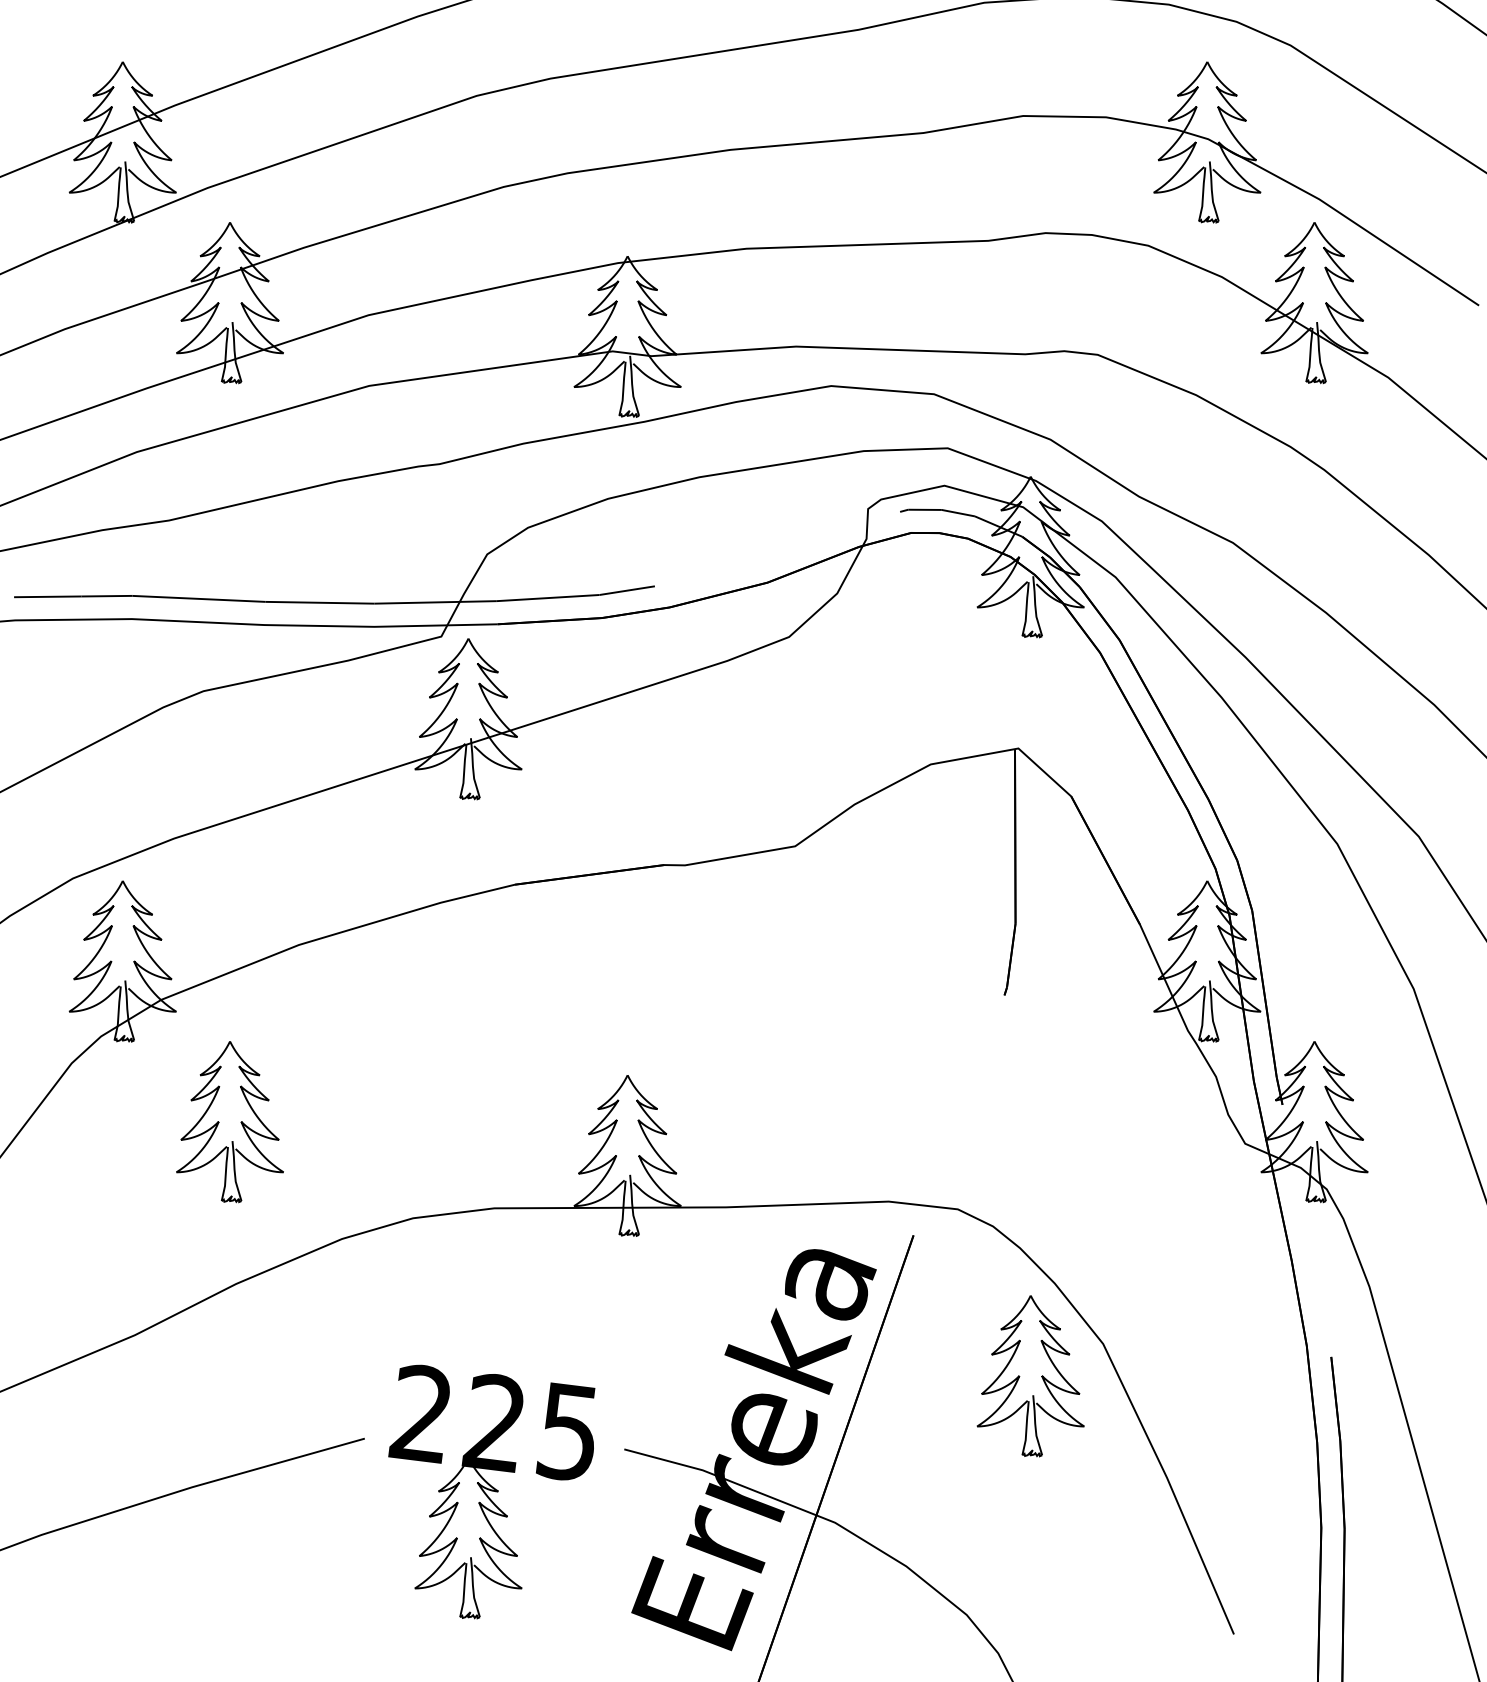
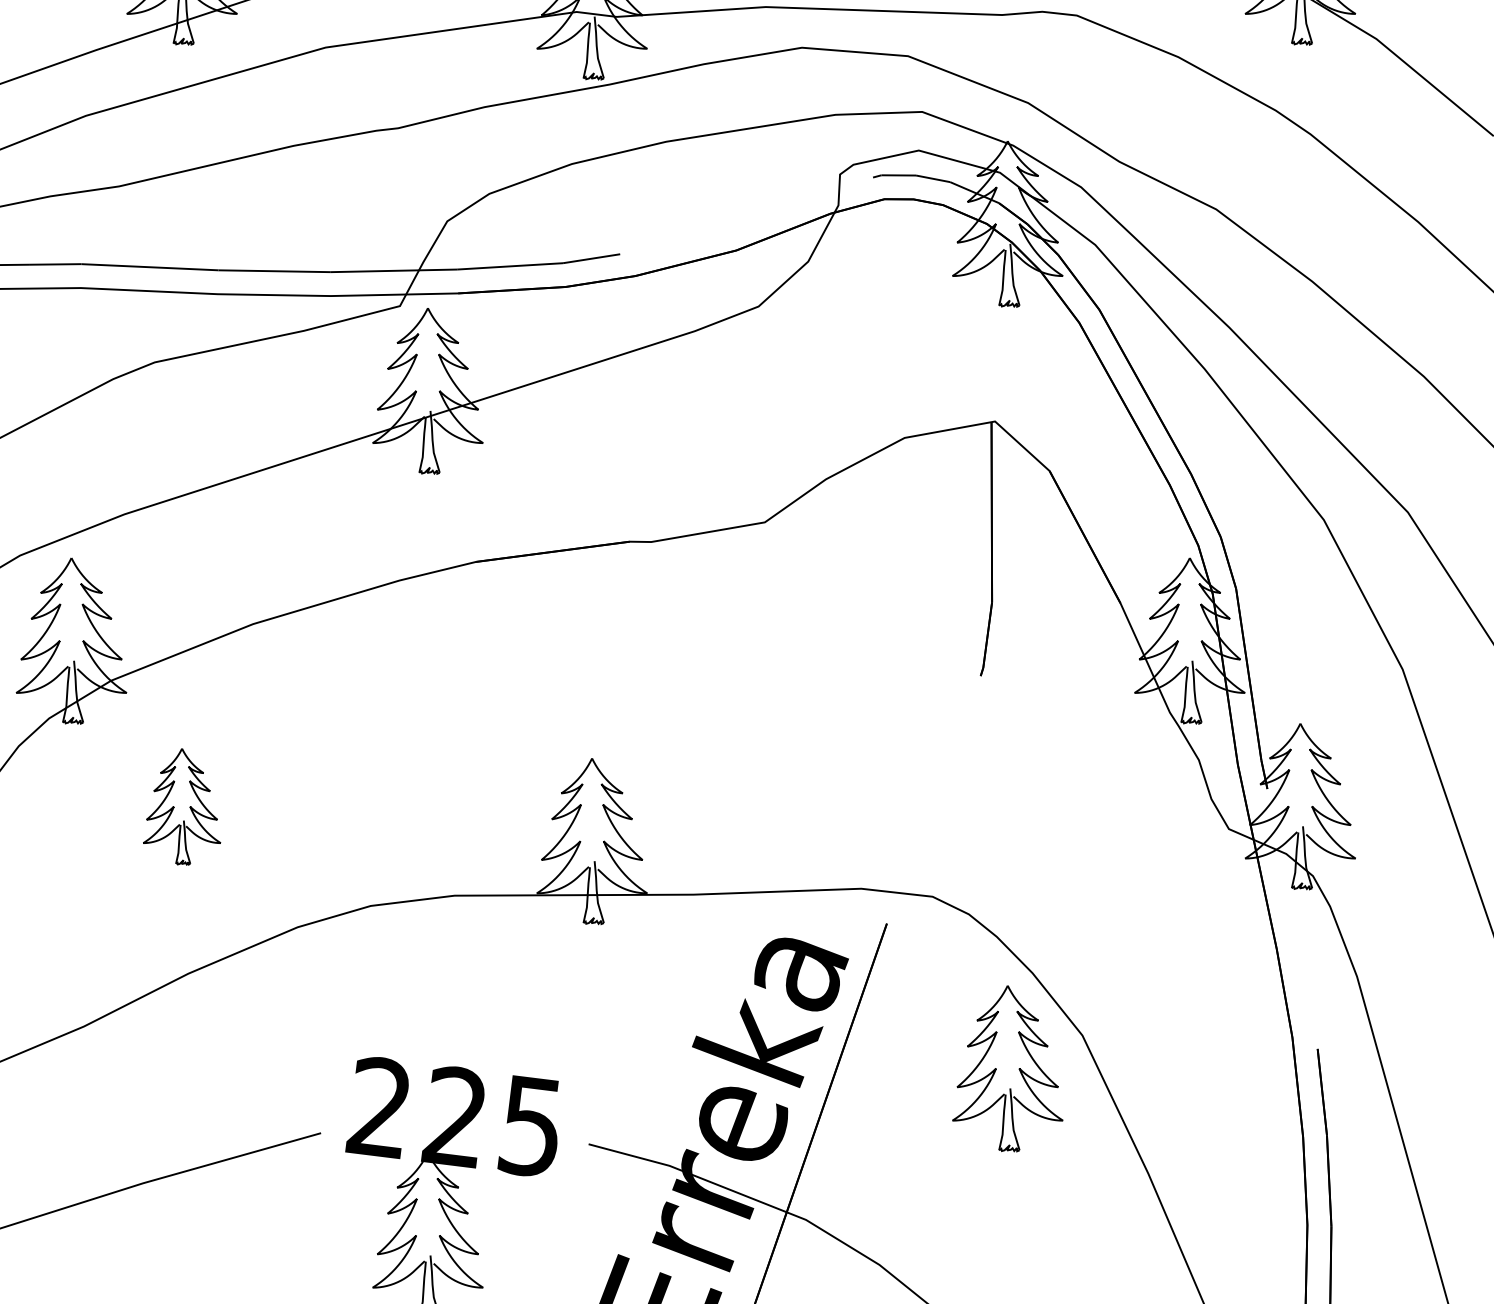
part: (229, 1122) -> (181, 807), size x0.7

